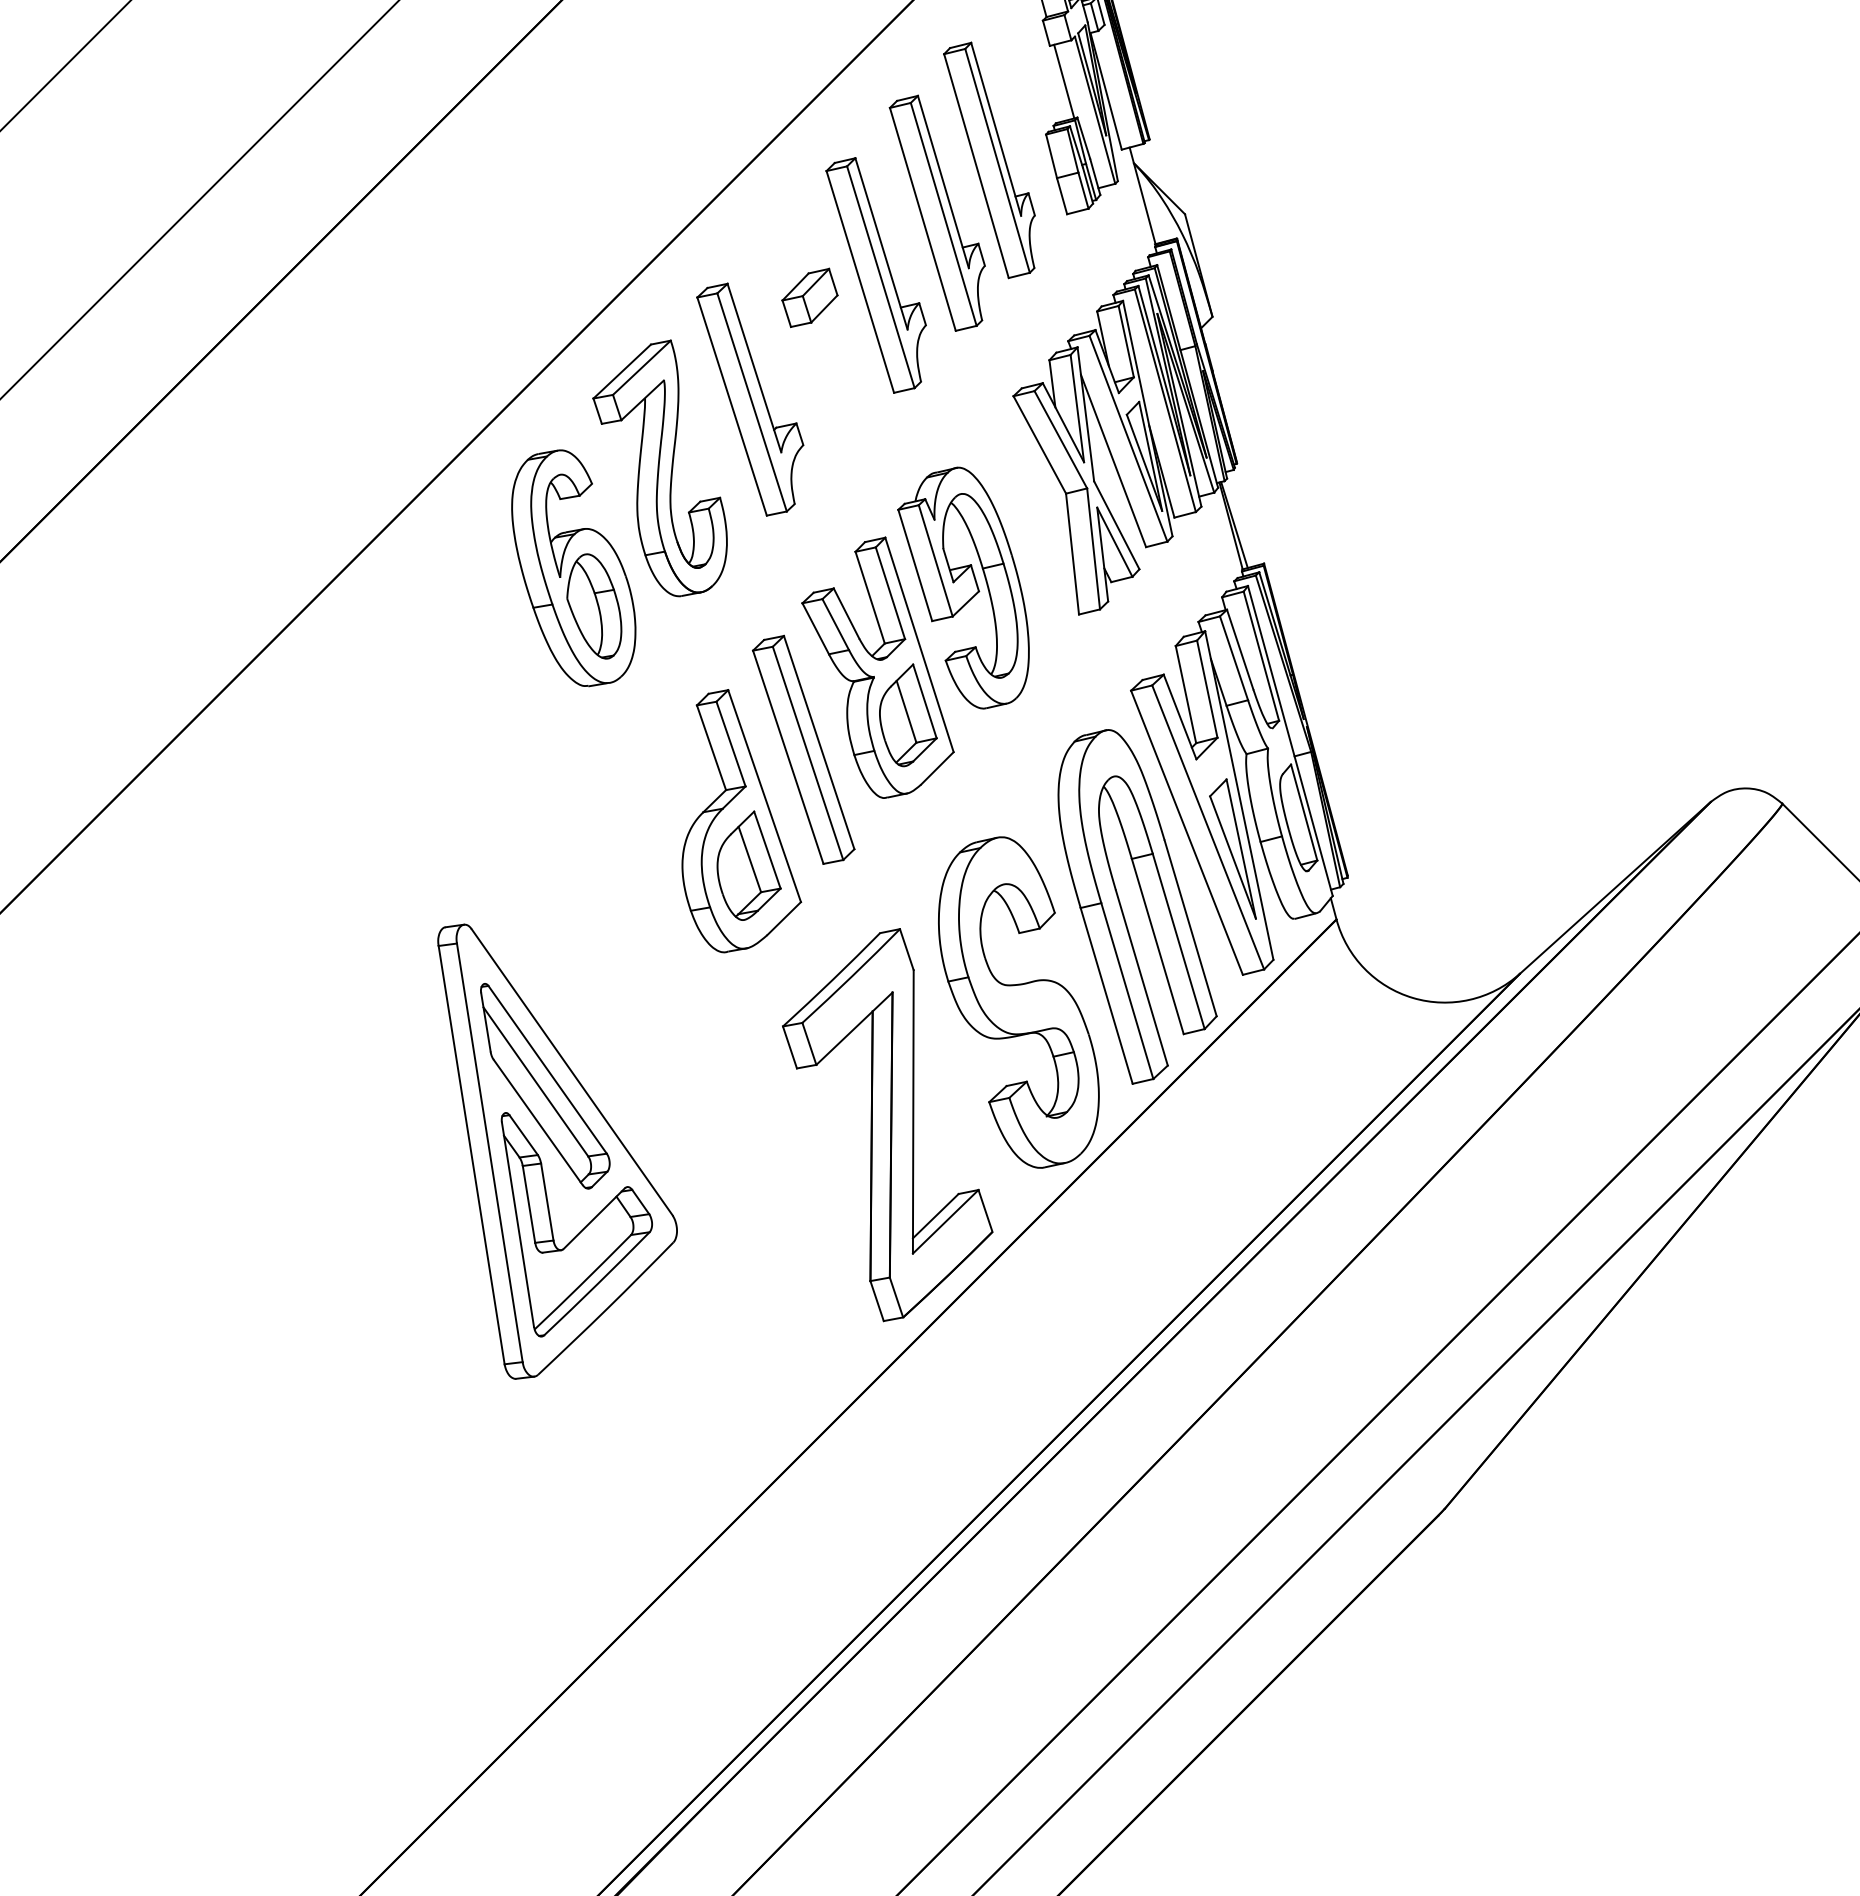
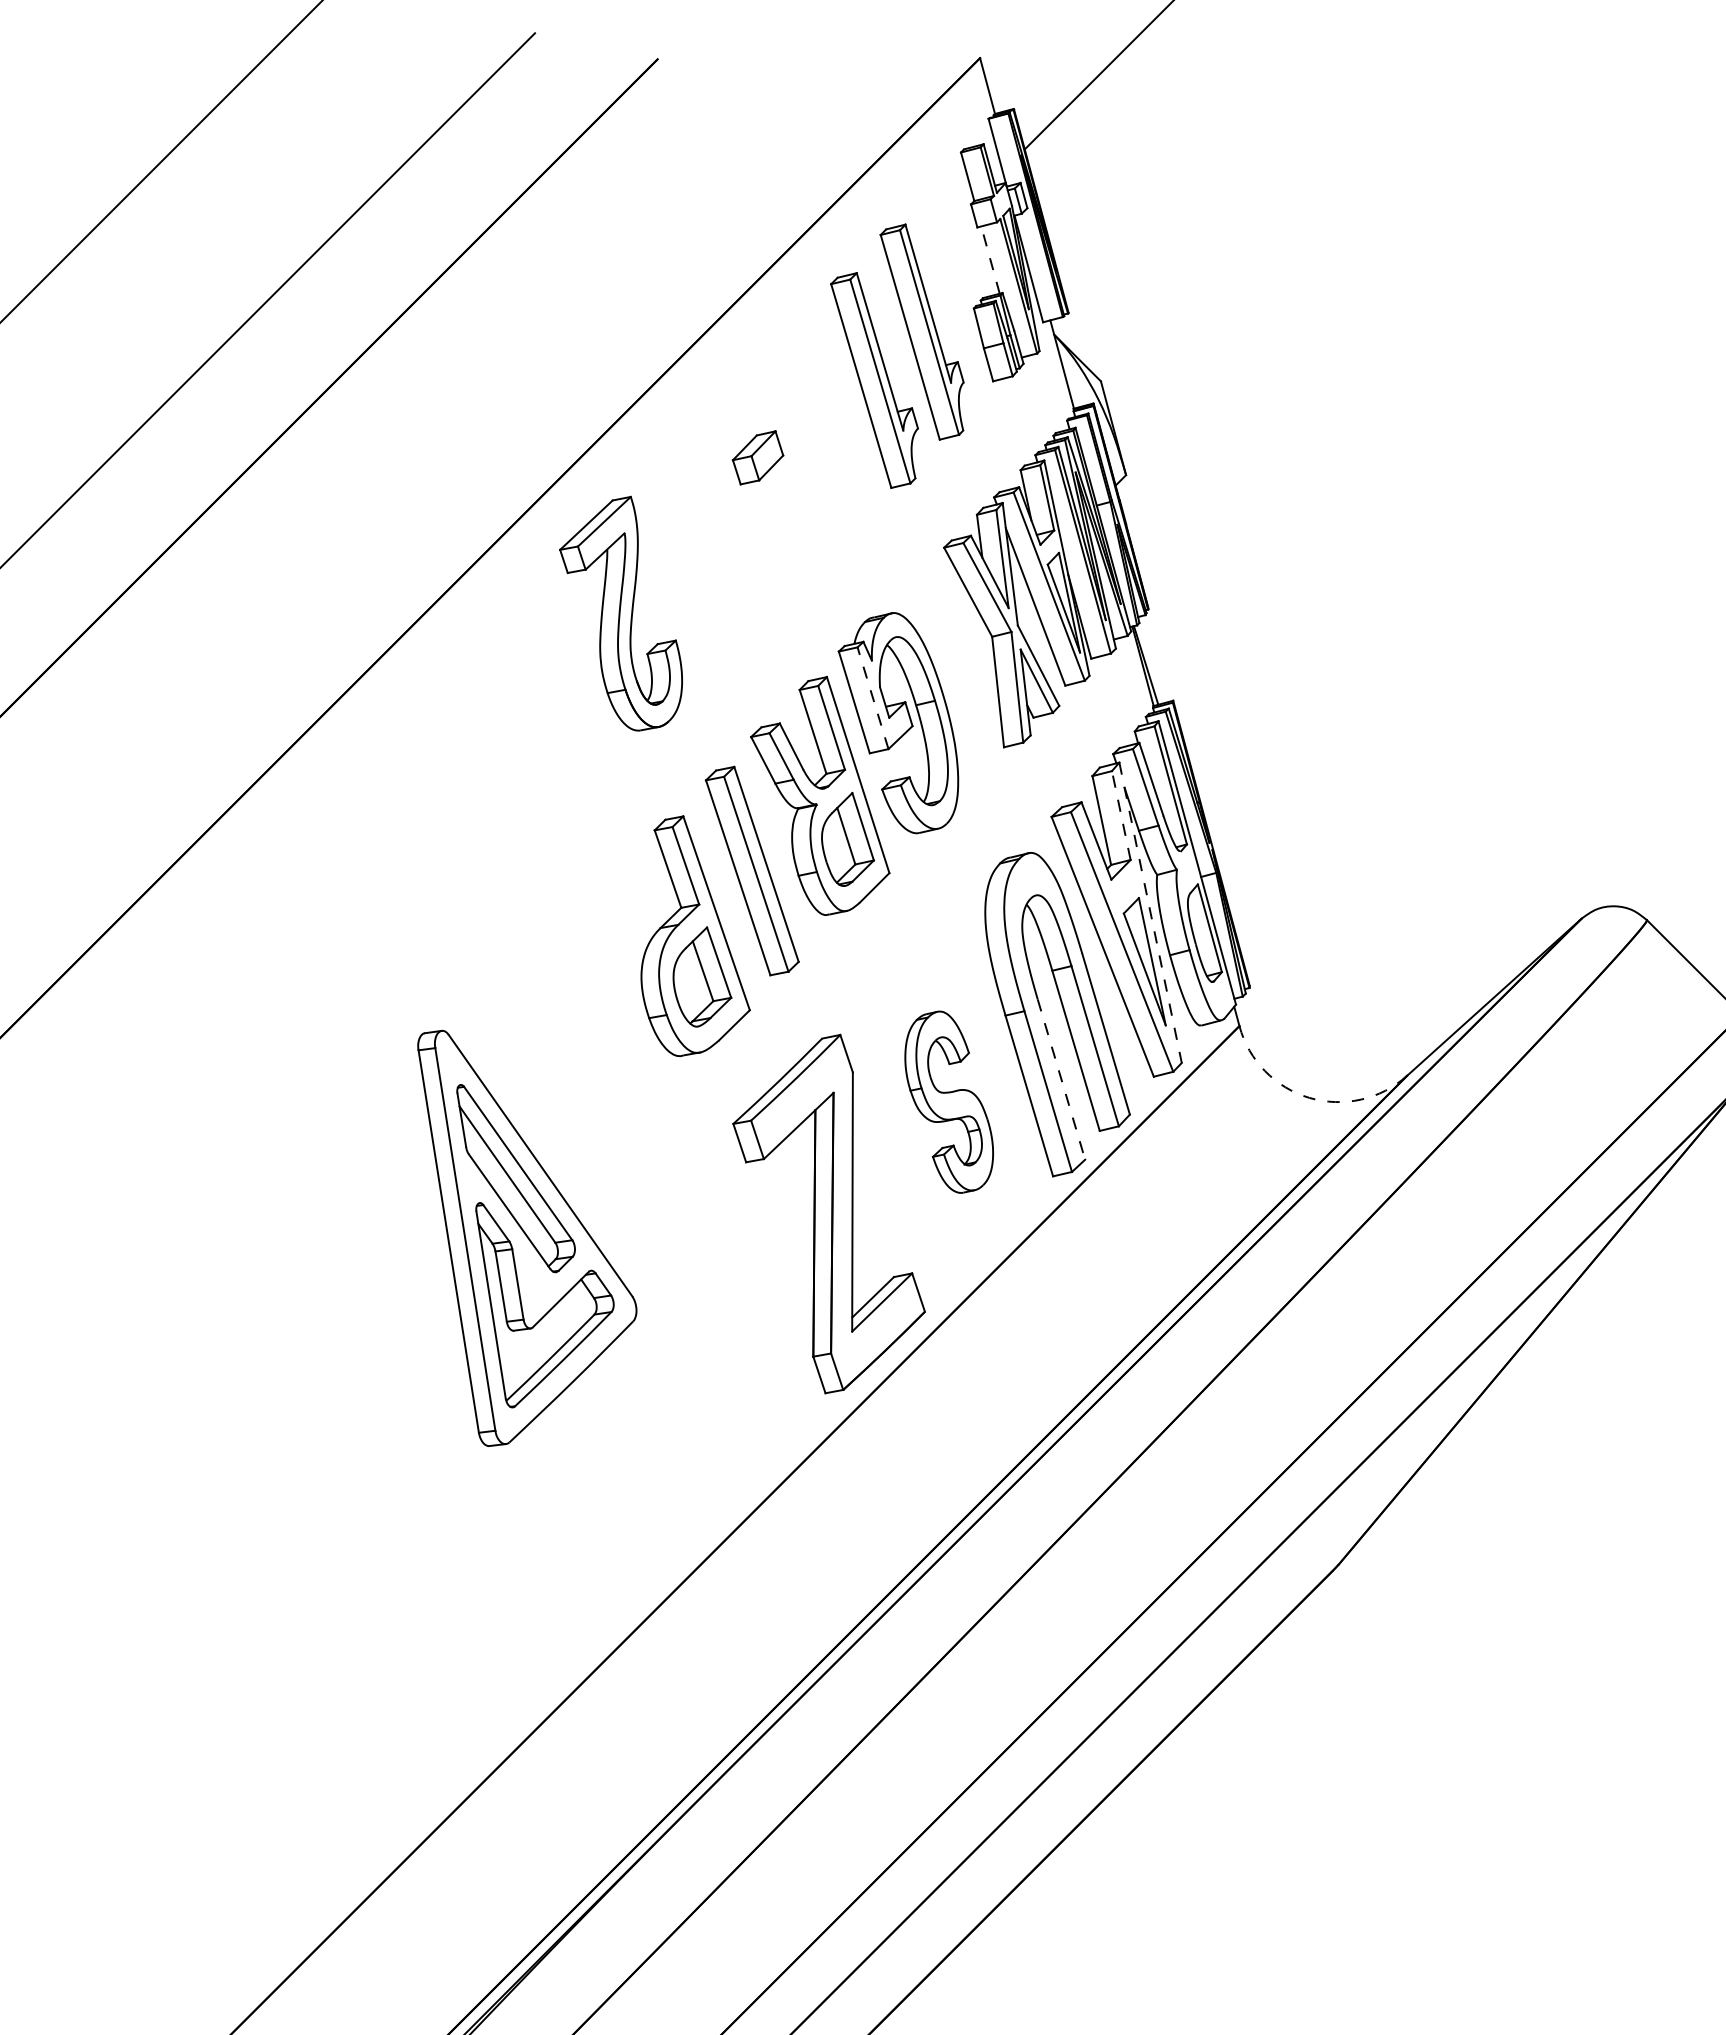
line: (1064, 82) -> (990, 260), solid -> dashed
part: (876, 275) -> (818, 437), removed
part: (750, 399) -> (703, 550), removed
line: (935, 560) -> (872, 697), solid -> dashed
part: (573, 567) -> (541, 704), removed
line: (1207, 689) -> (1121, 815), solid -> dashed
line: (1239, 796) -> (1150, 913), solid -> dashed
line: (1141, 977) -> (1061, 1079), solid -> dashed
arc: (1413, 997) -> (1309, 1097), solid -> dashed
part: (1019, 1003) -> (949, 1102), size x0.6

